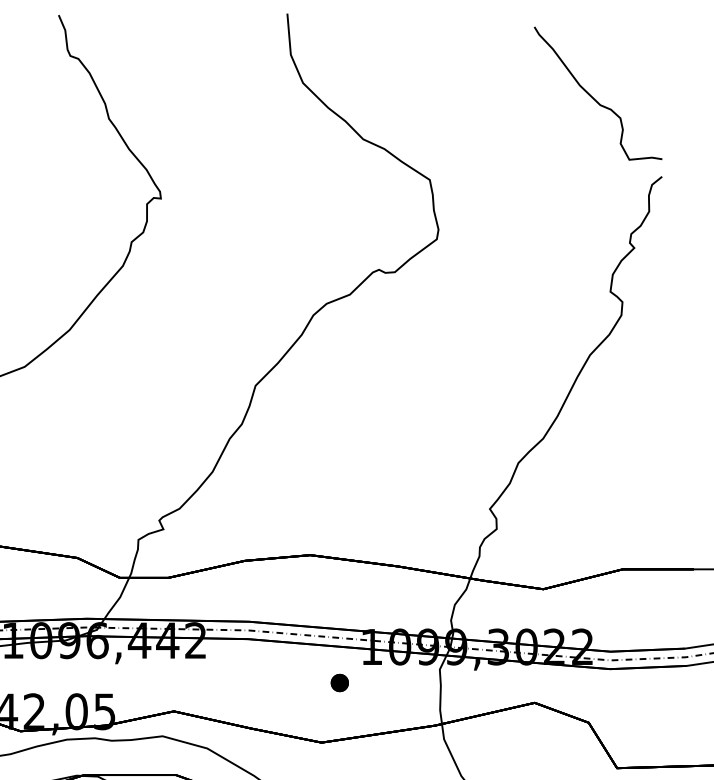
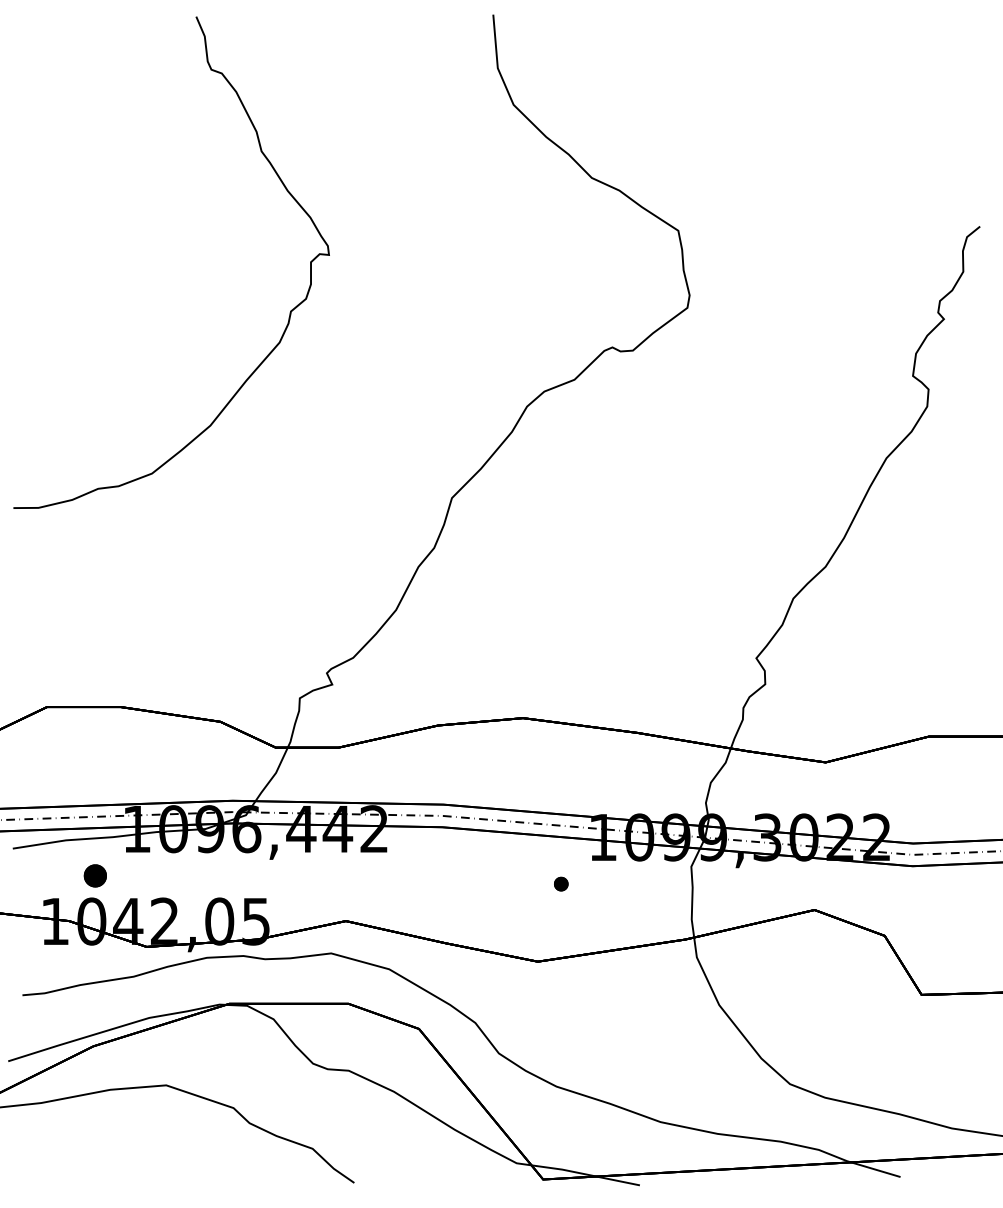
curve: (593, 97) -> (890, 123), removed
part: (339, 682) -> (560, 883), size x0.6

